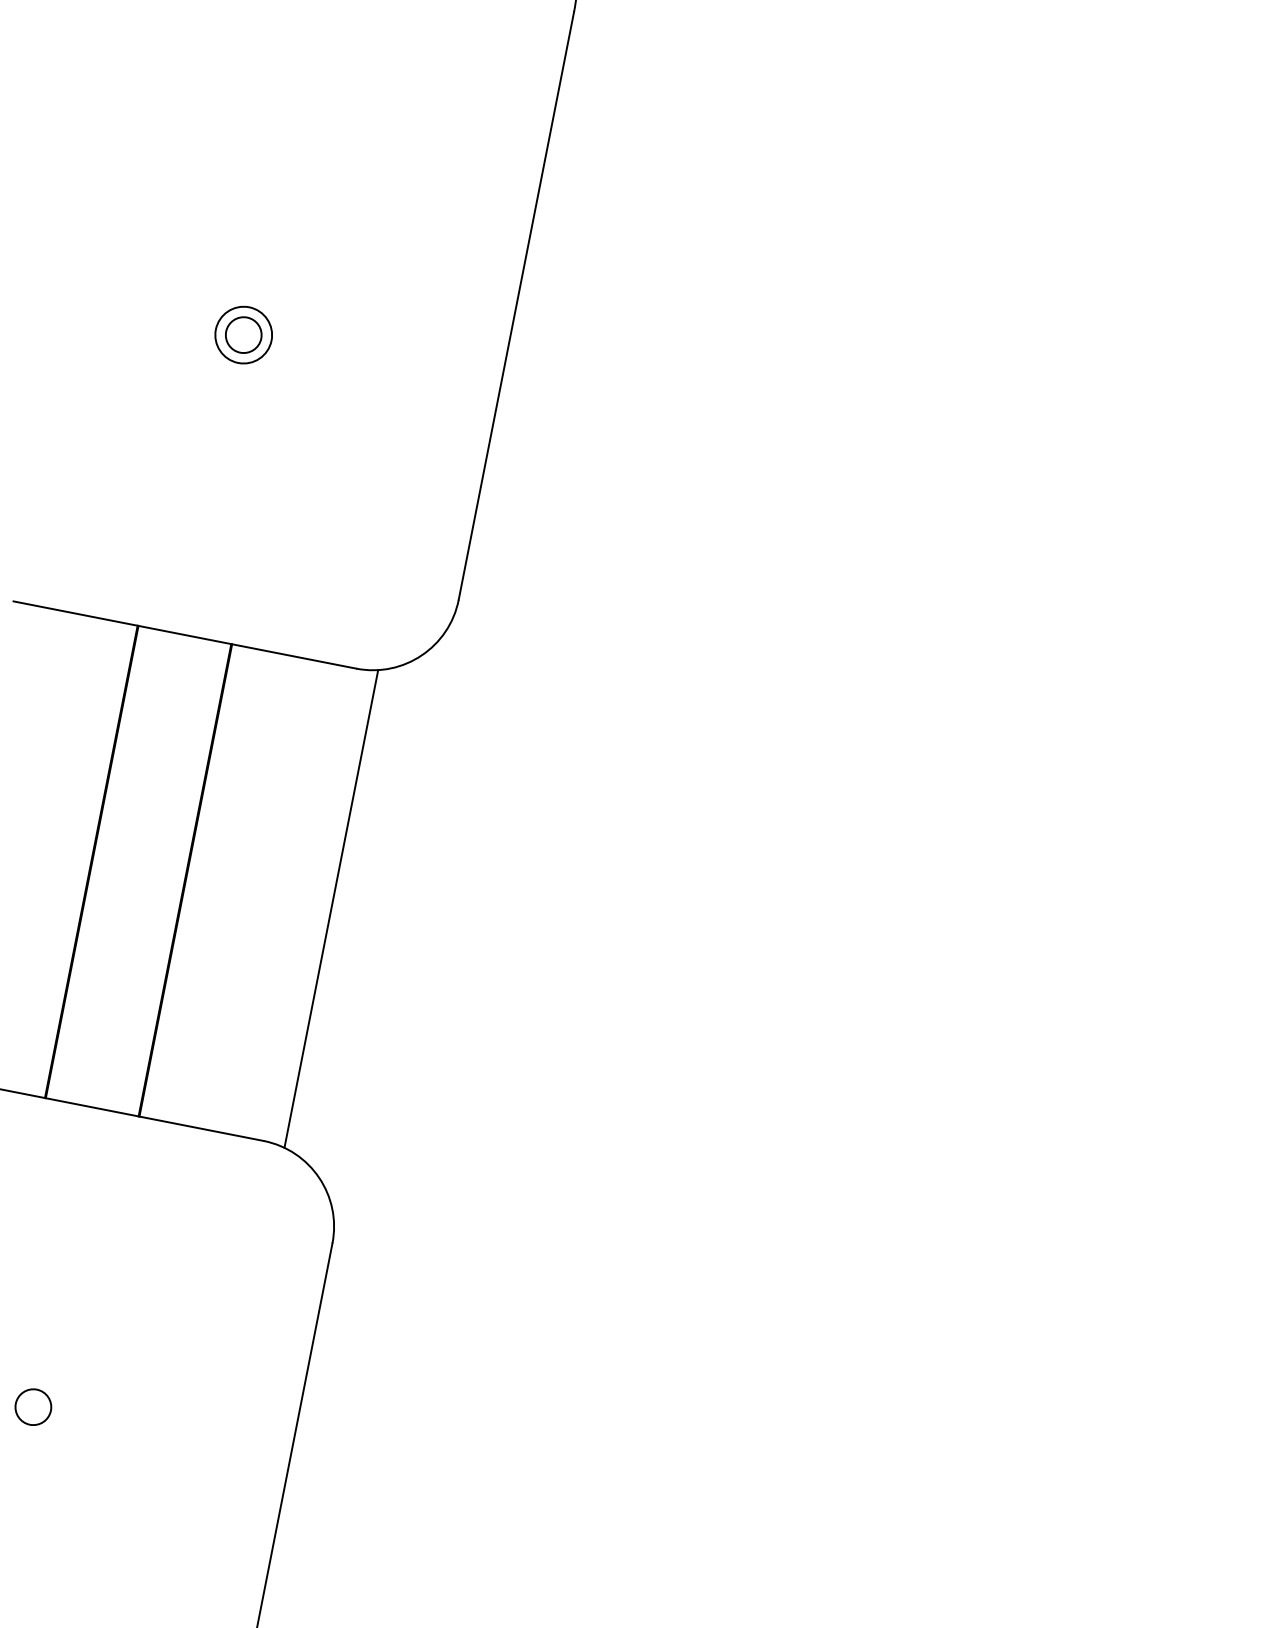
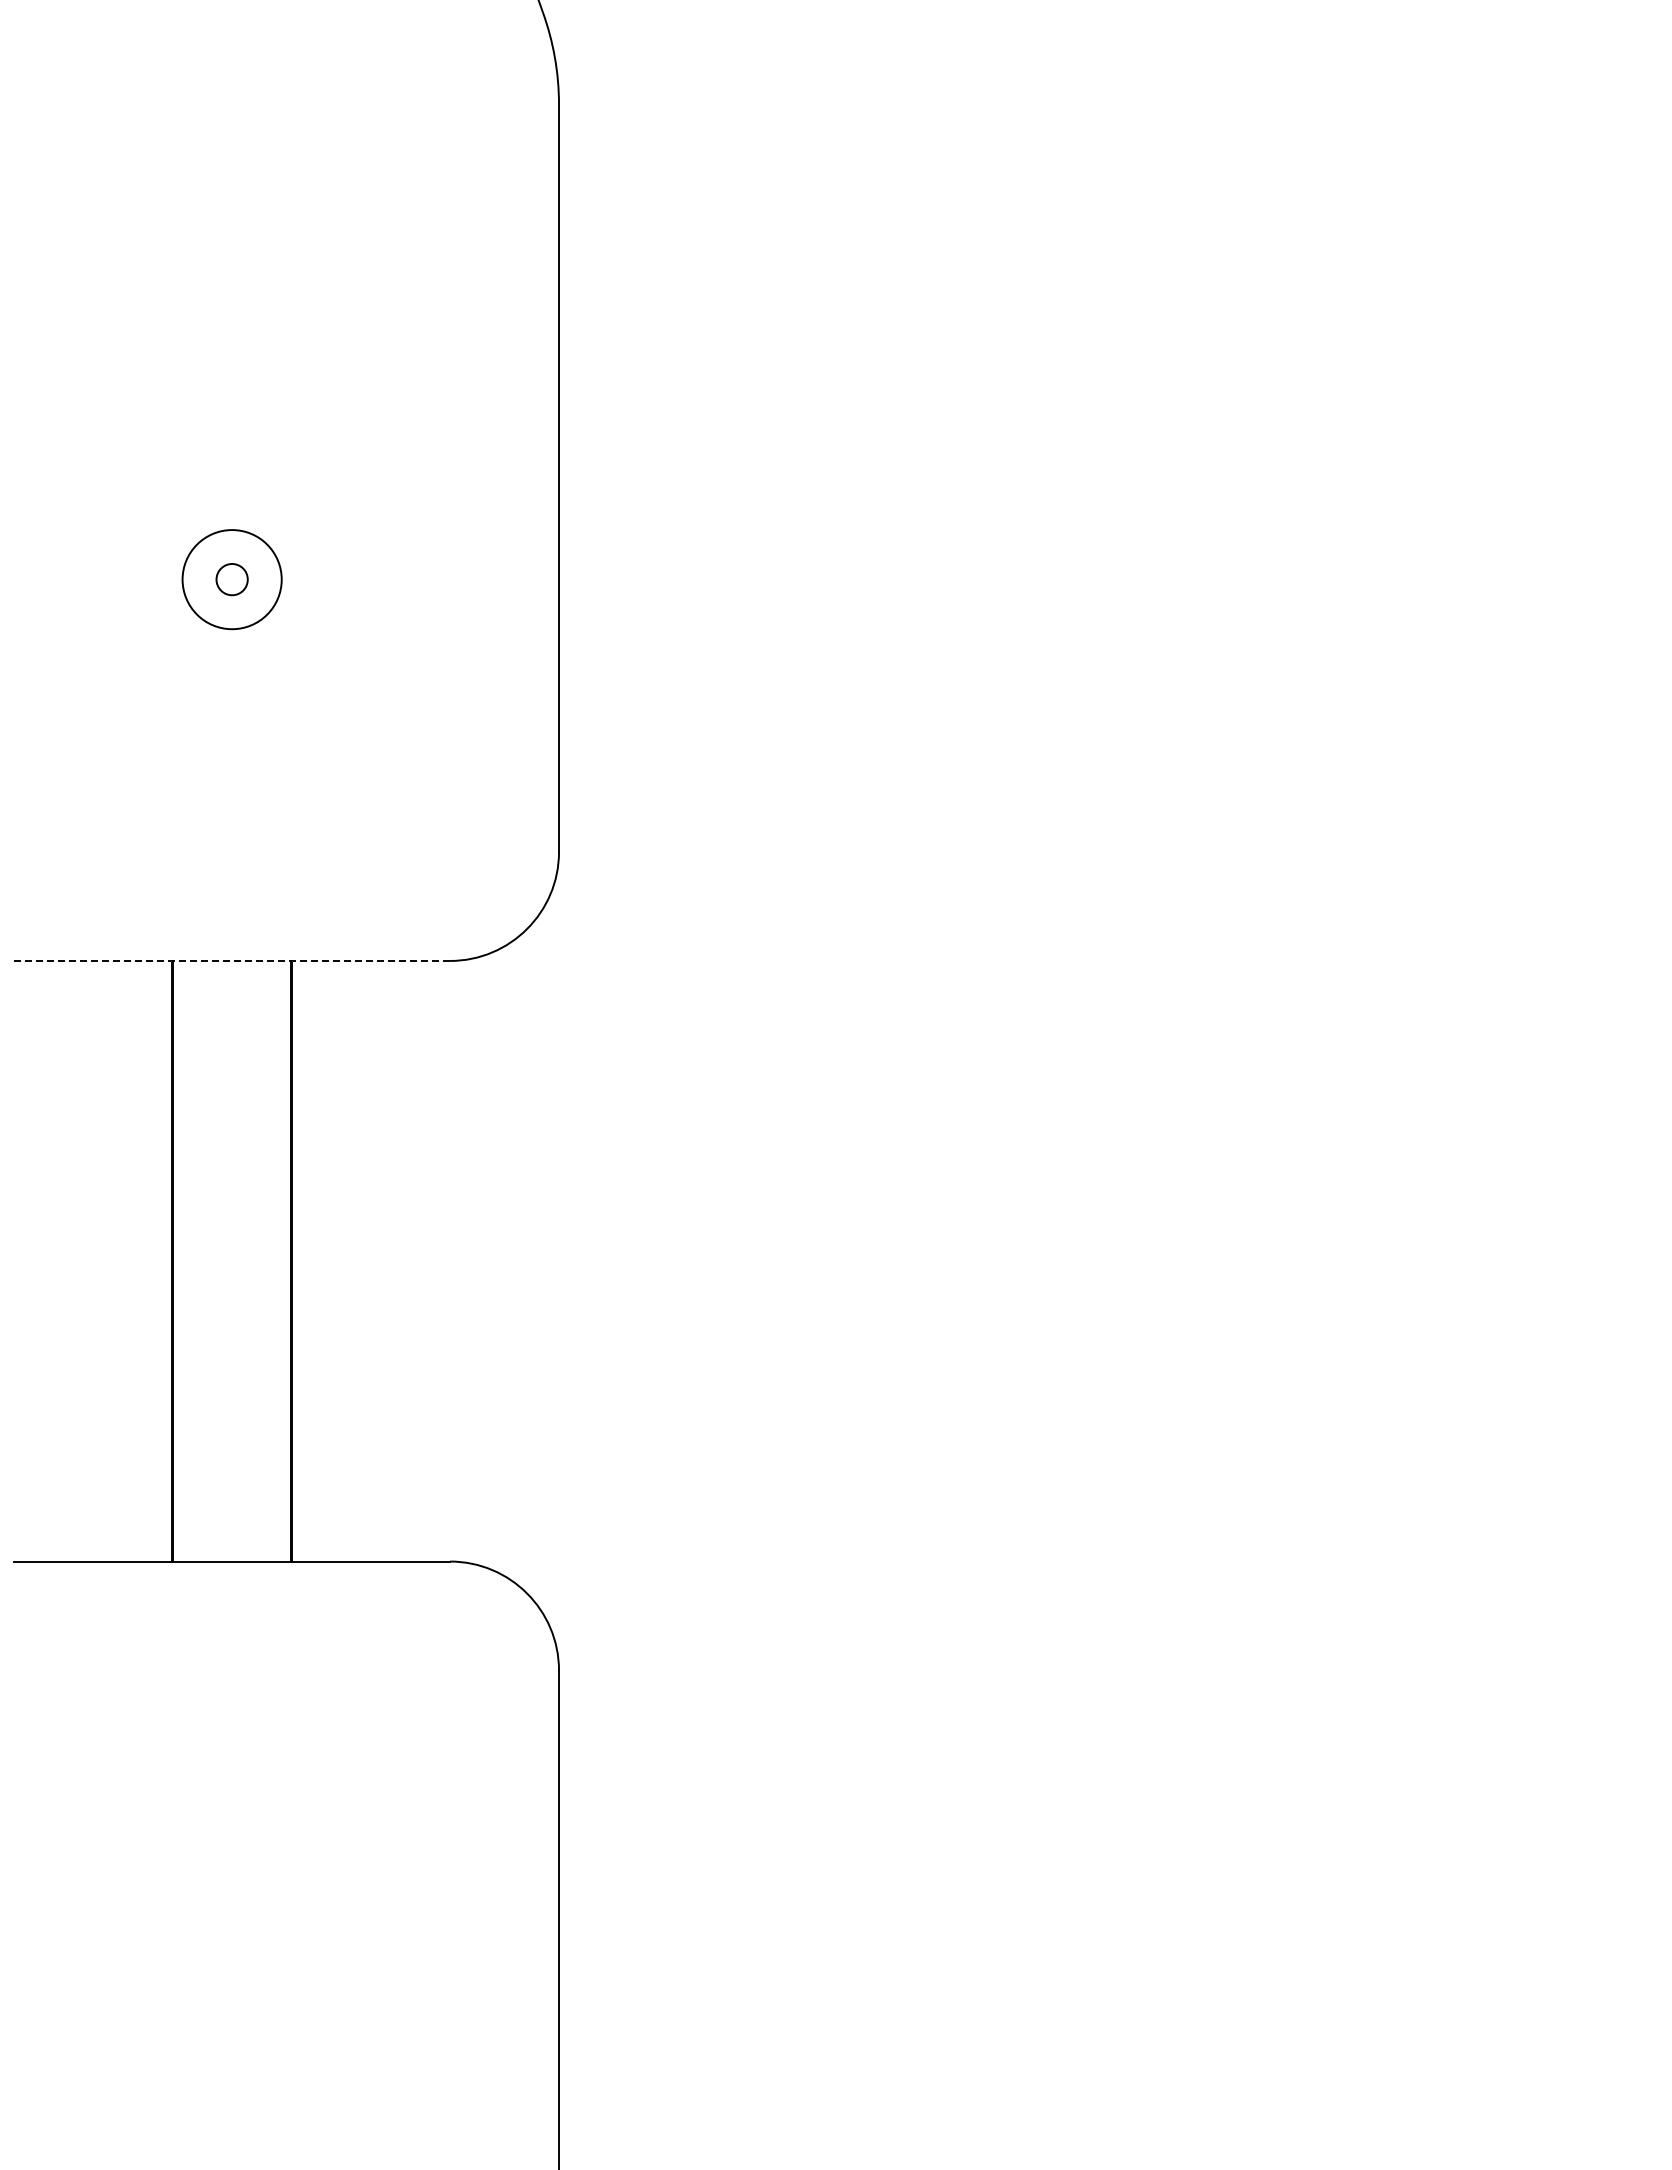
circle: (243, 334) -> (231, 579), size x0.7
circle: (243, 334) -> (231, 579), size x1.4
line: (185, 634) -> (232, 960), solid -> dashed
line: (331, 908) -> (477, 1260), removed
circle: (33, 1406) -> (232, 1942), removed

